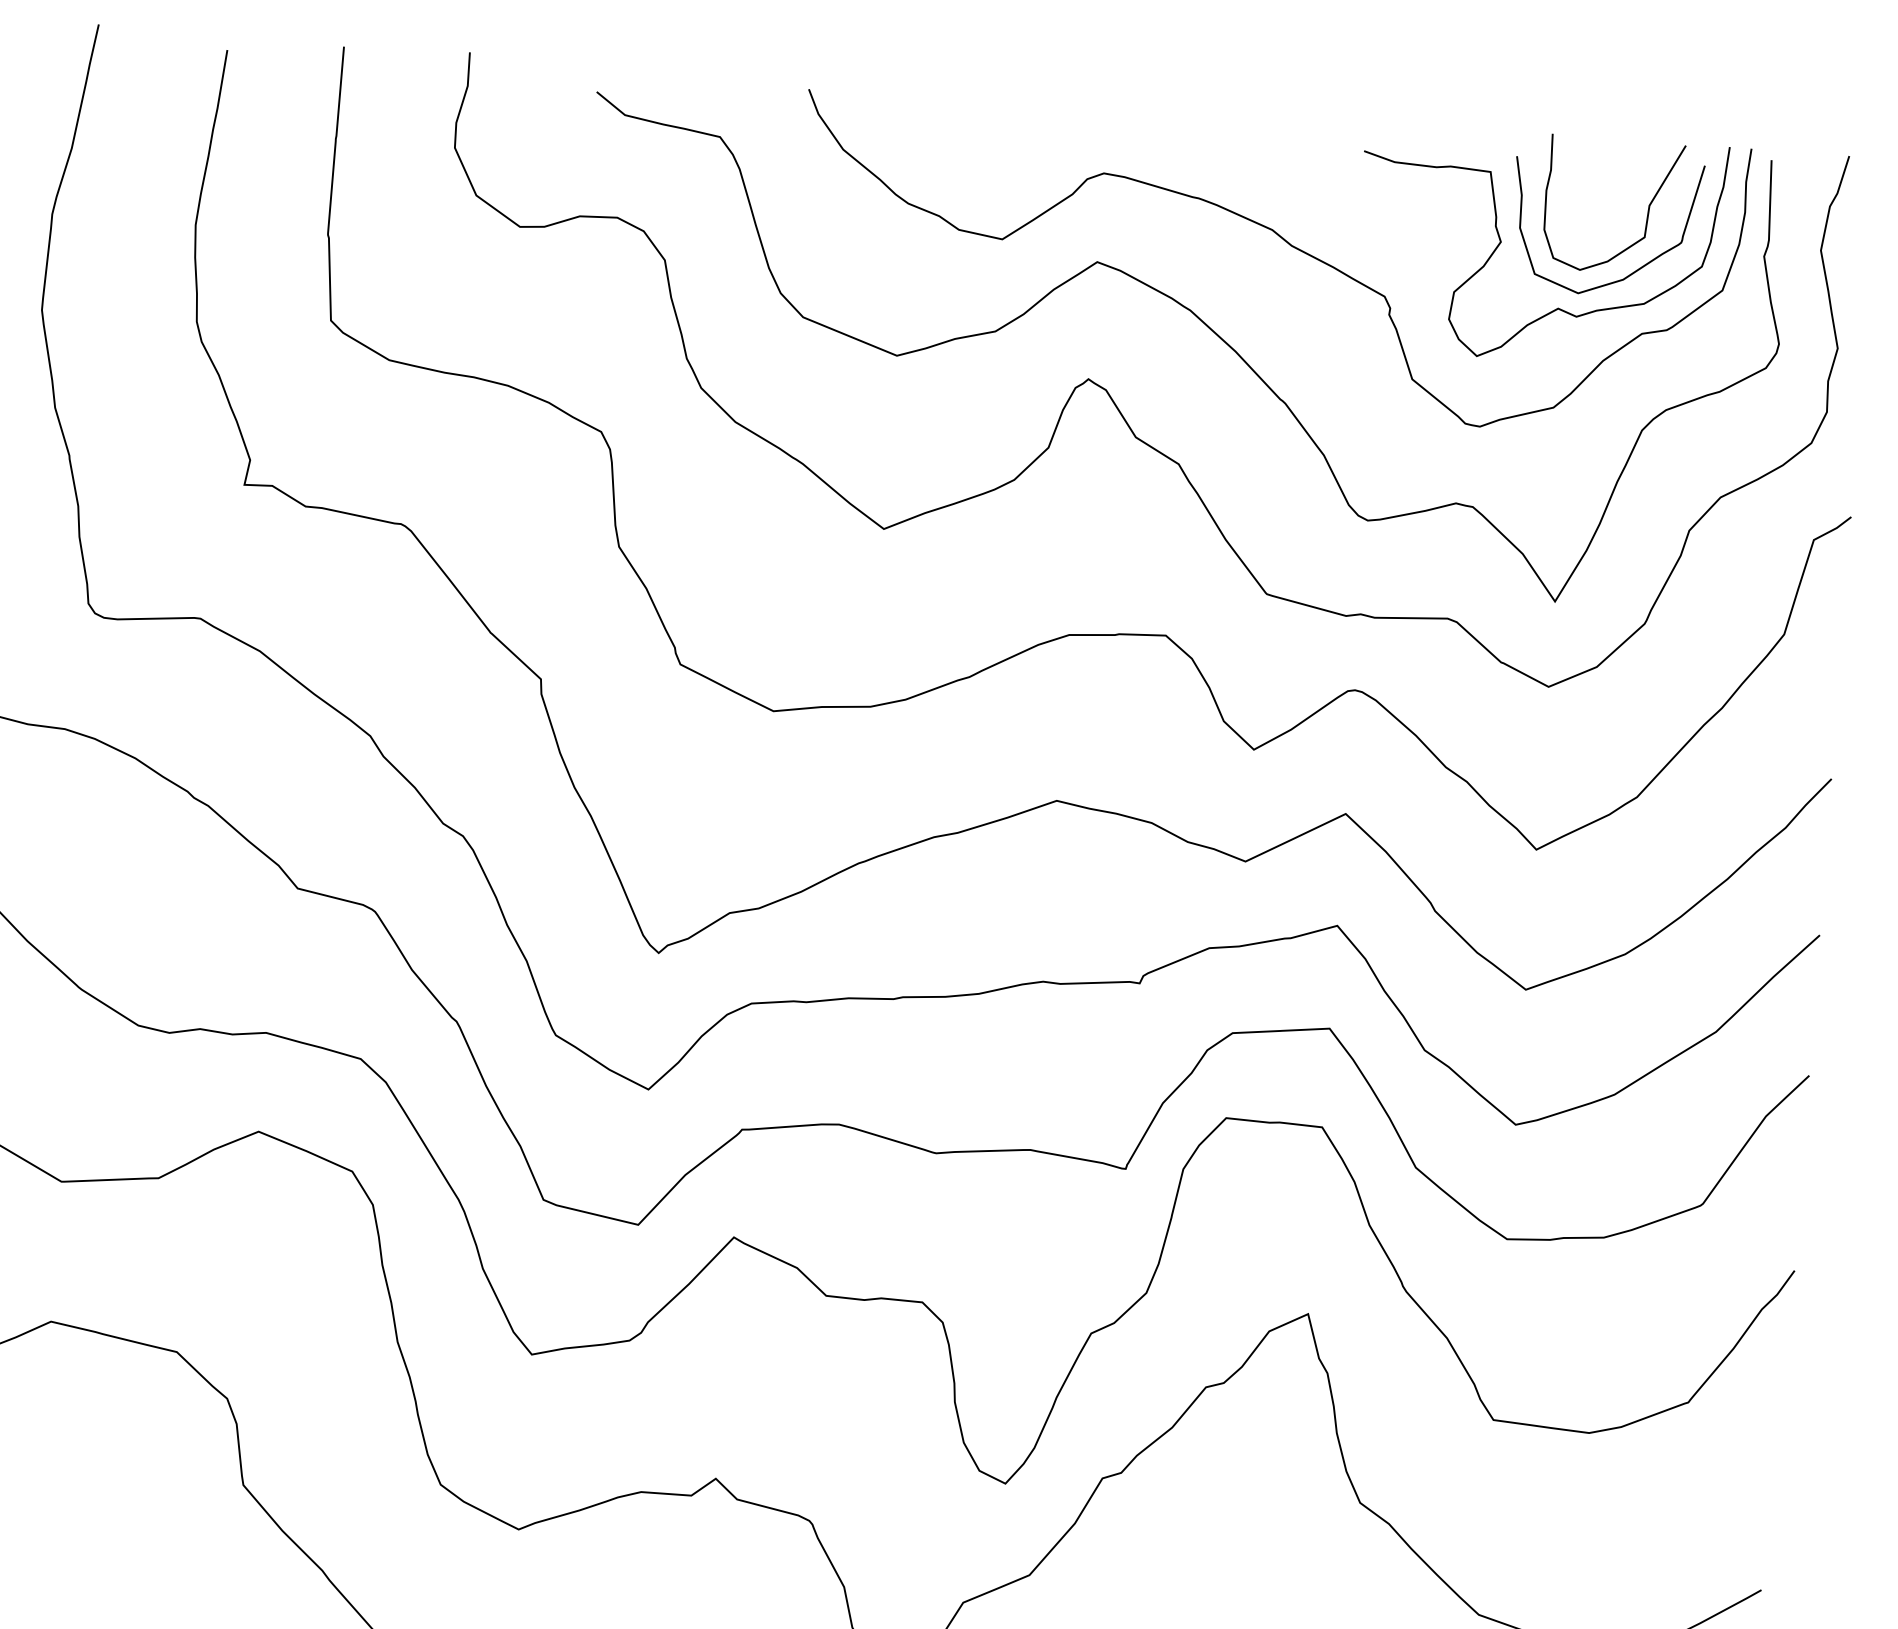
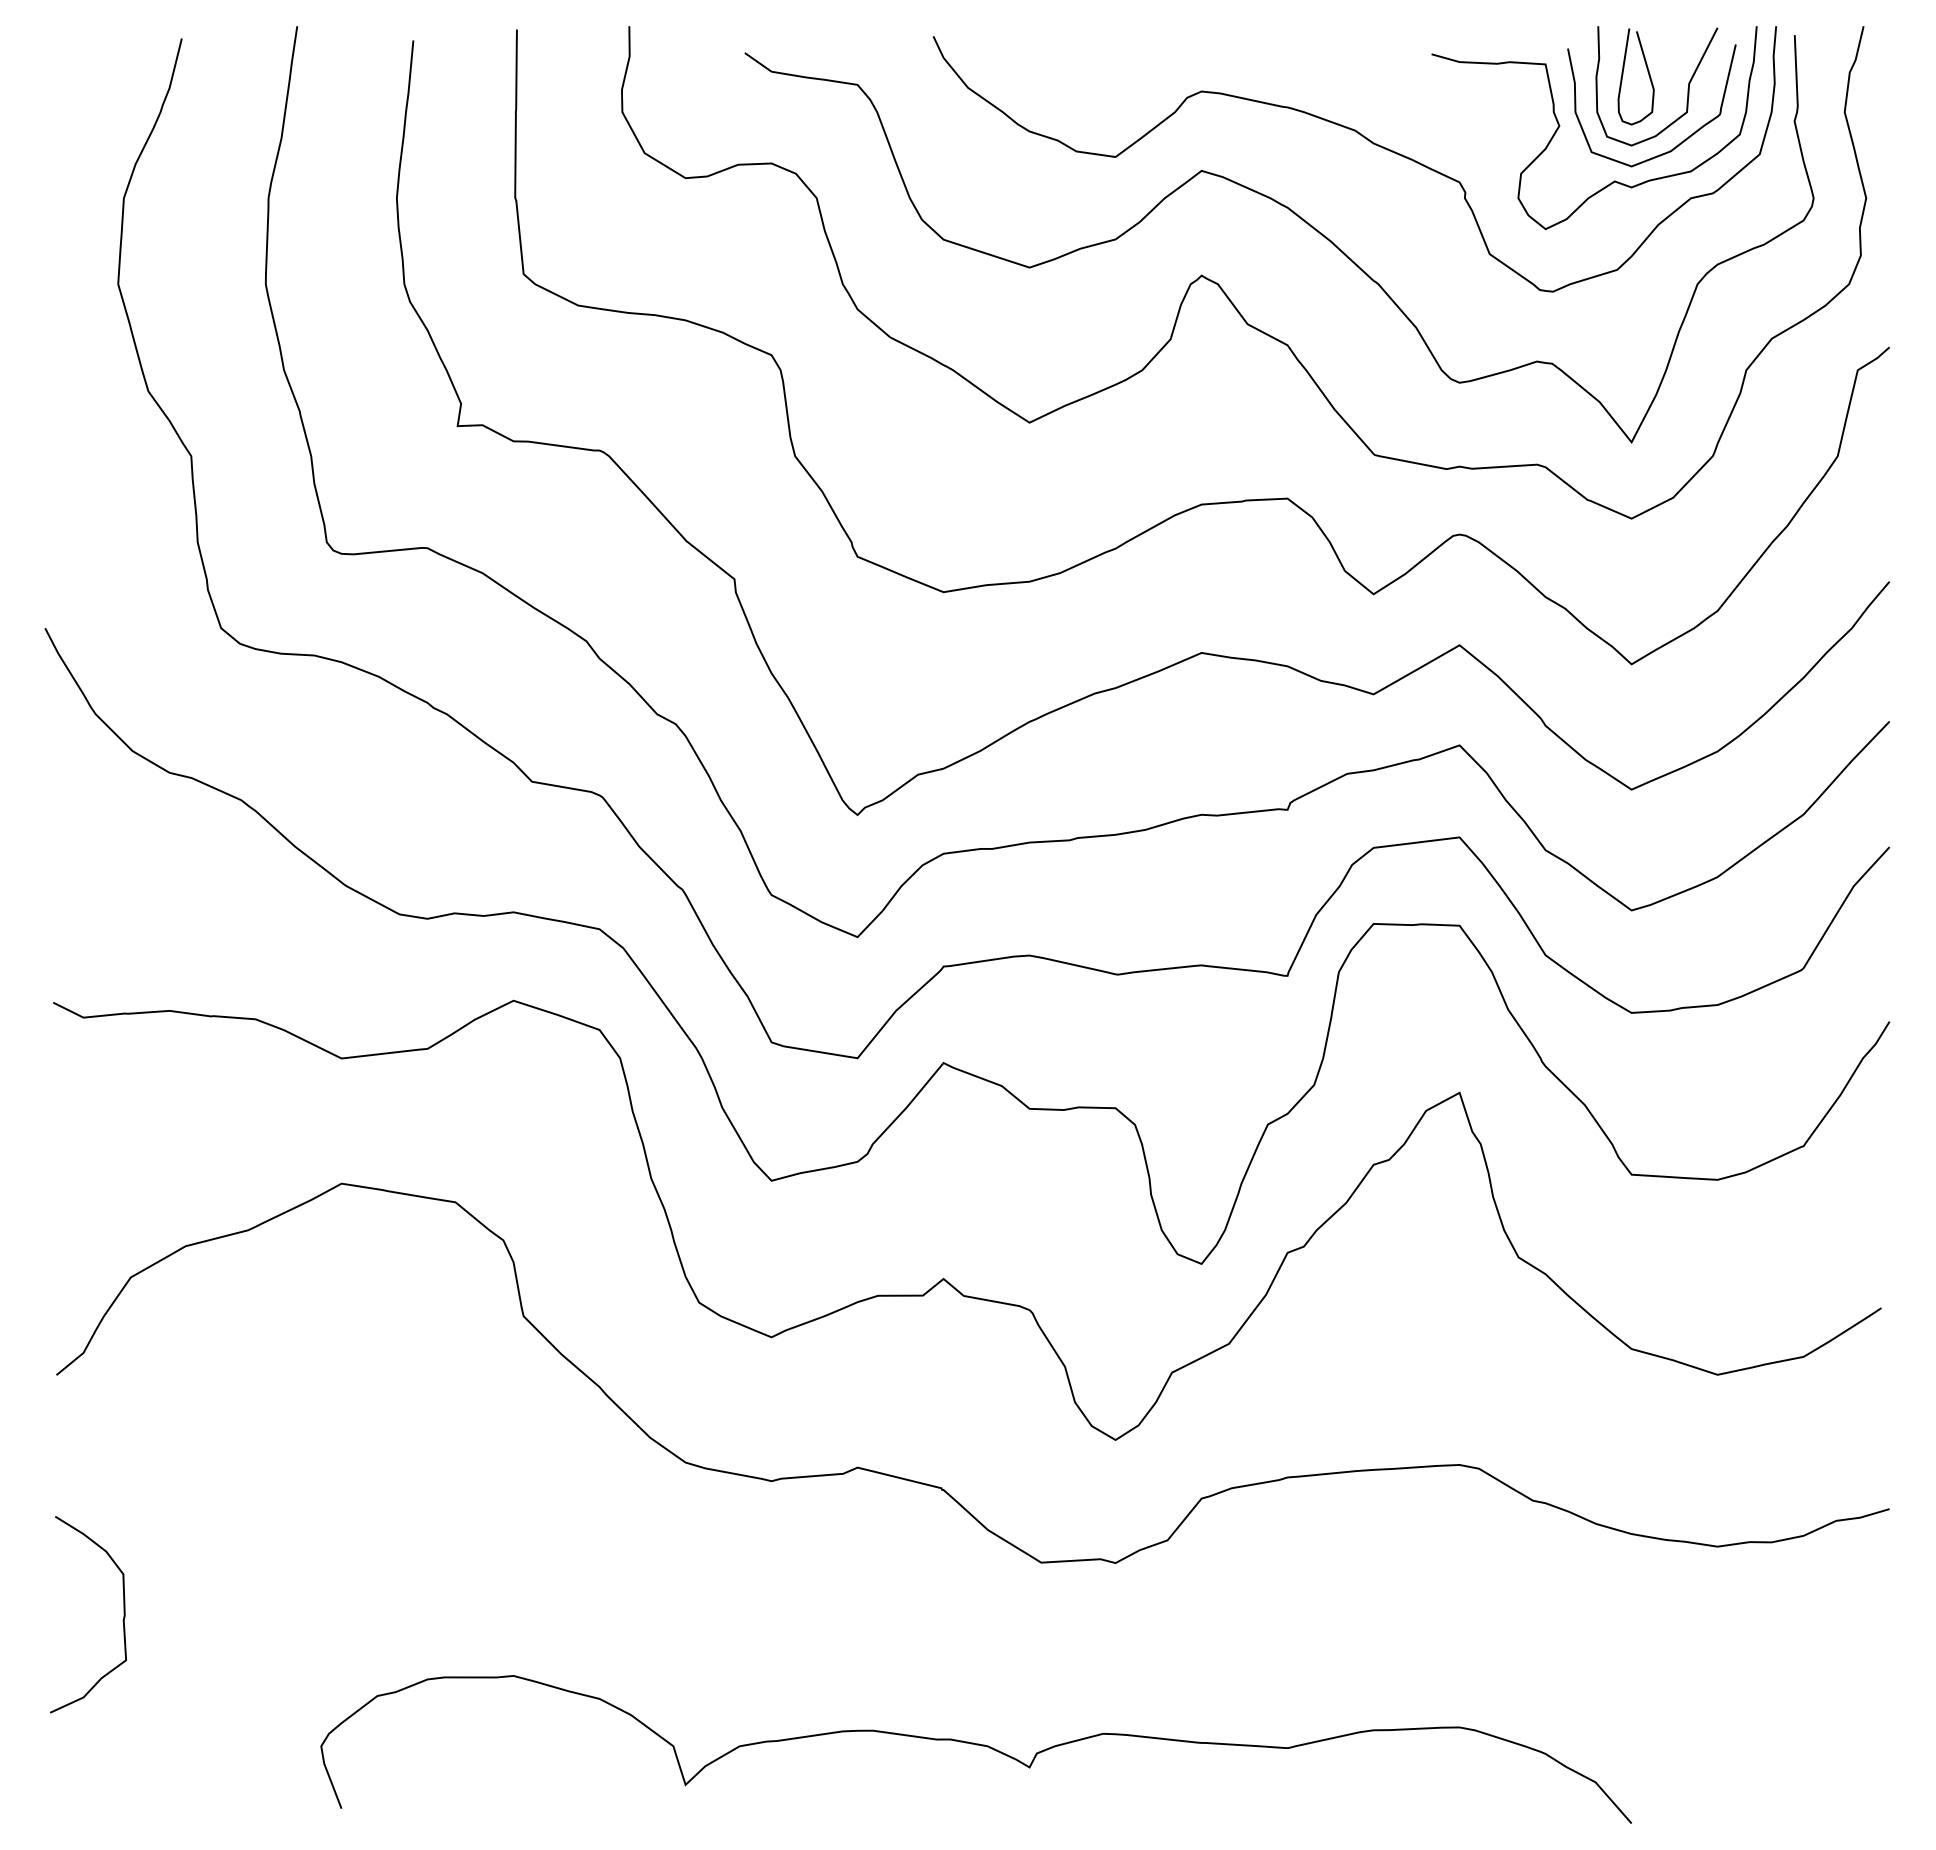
curve: (1576, 190) -> (1623, 75), added

